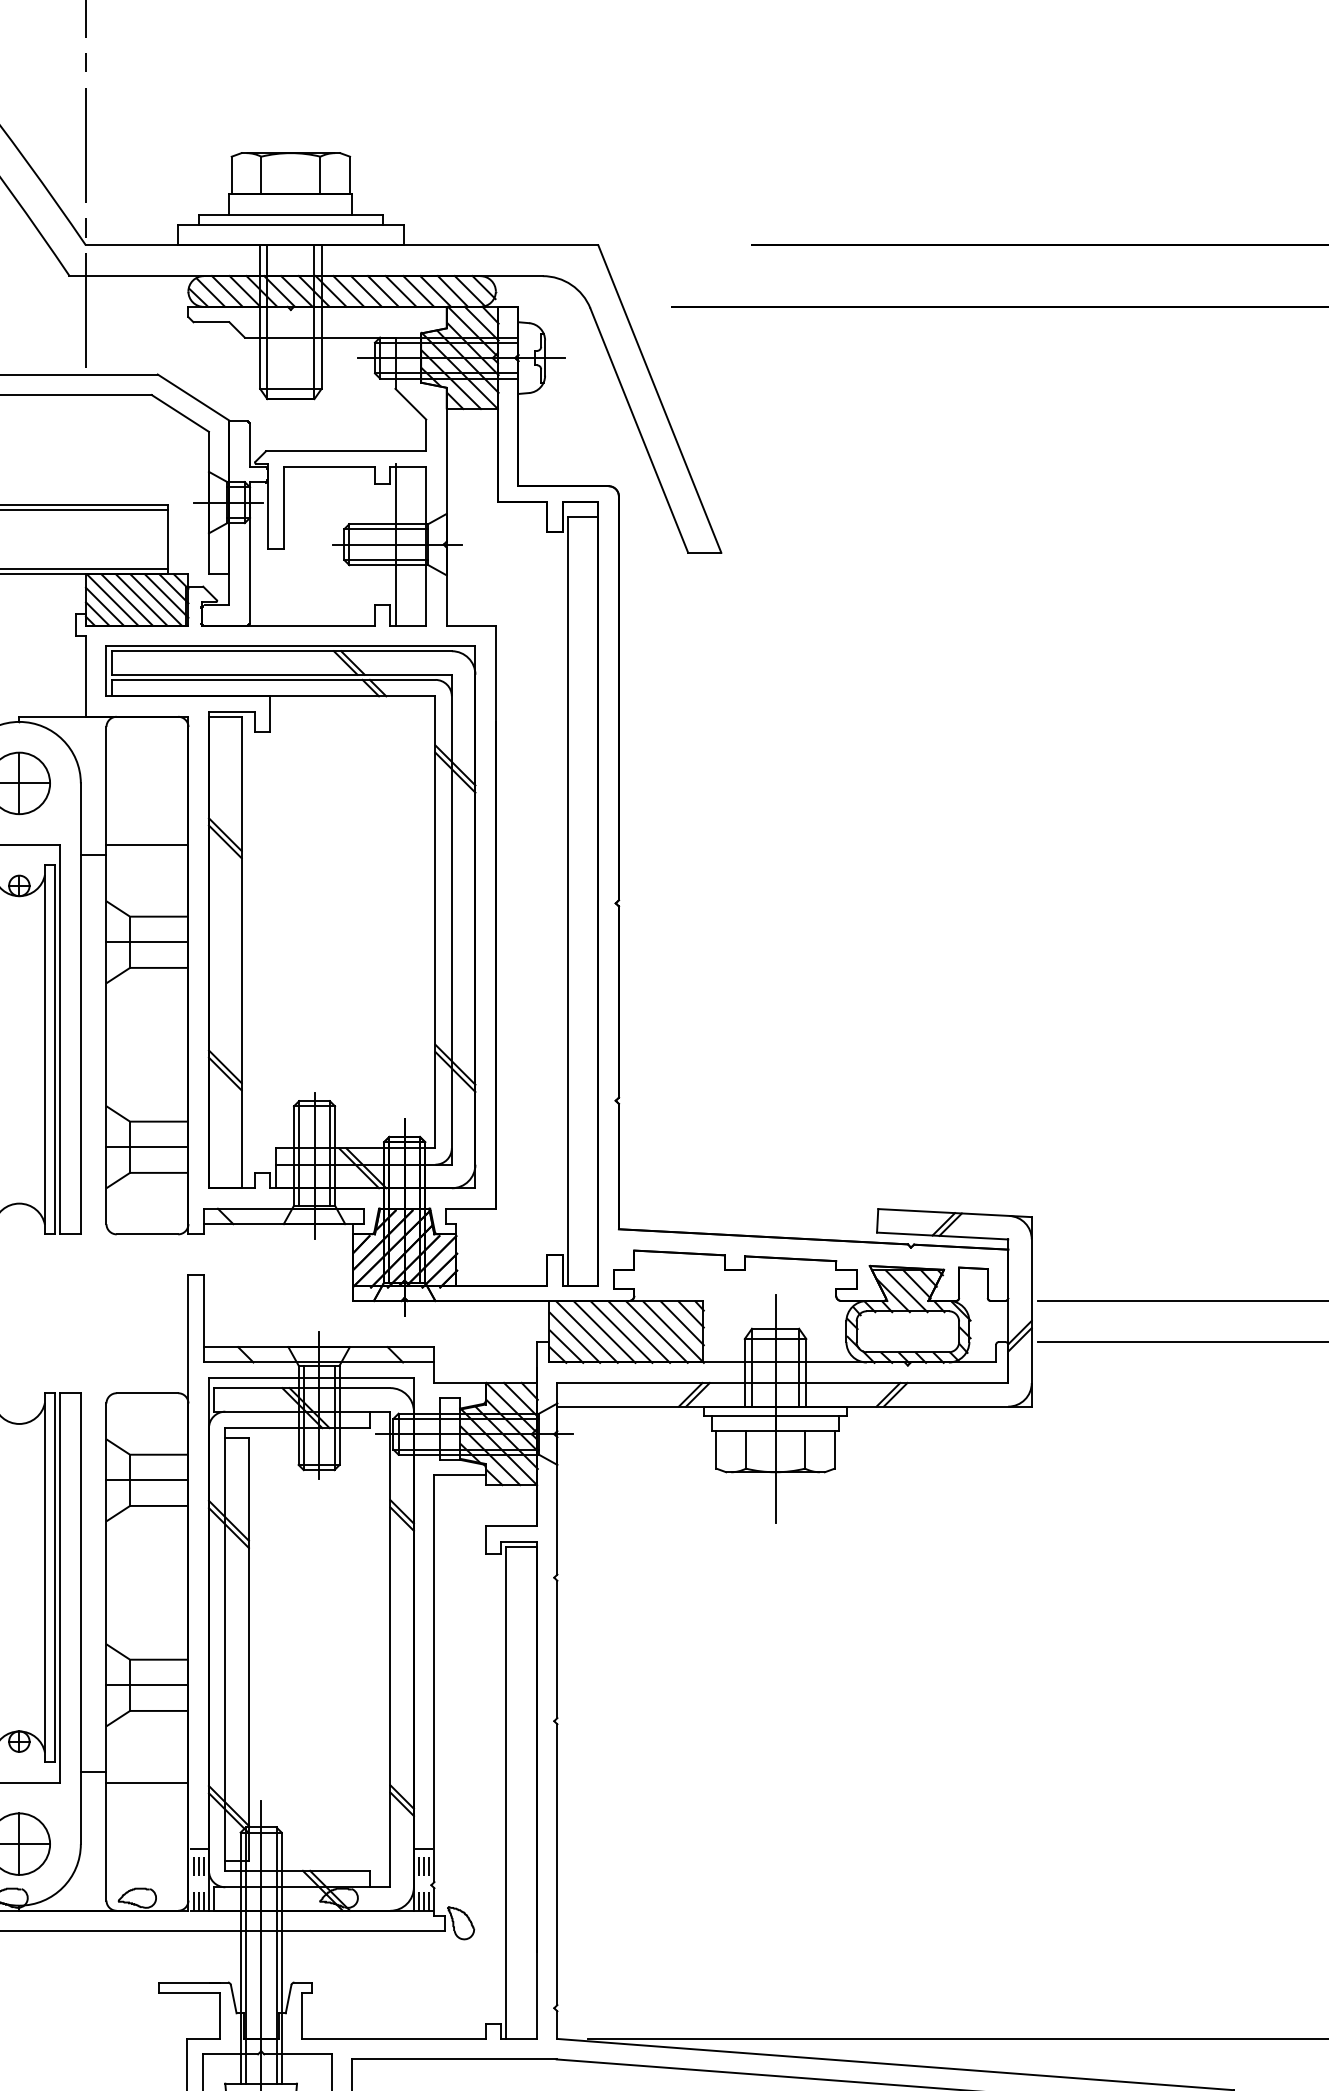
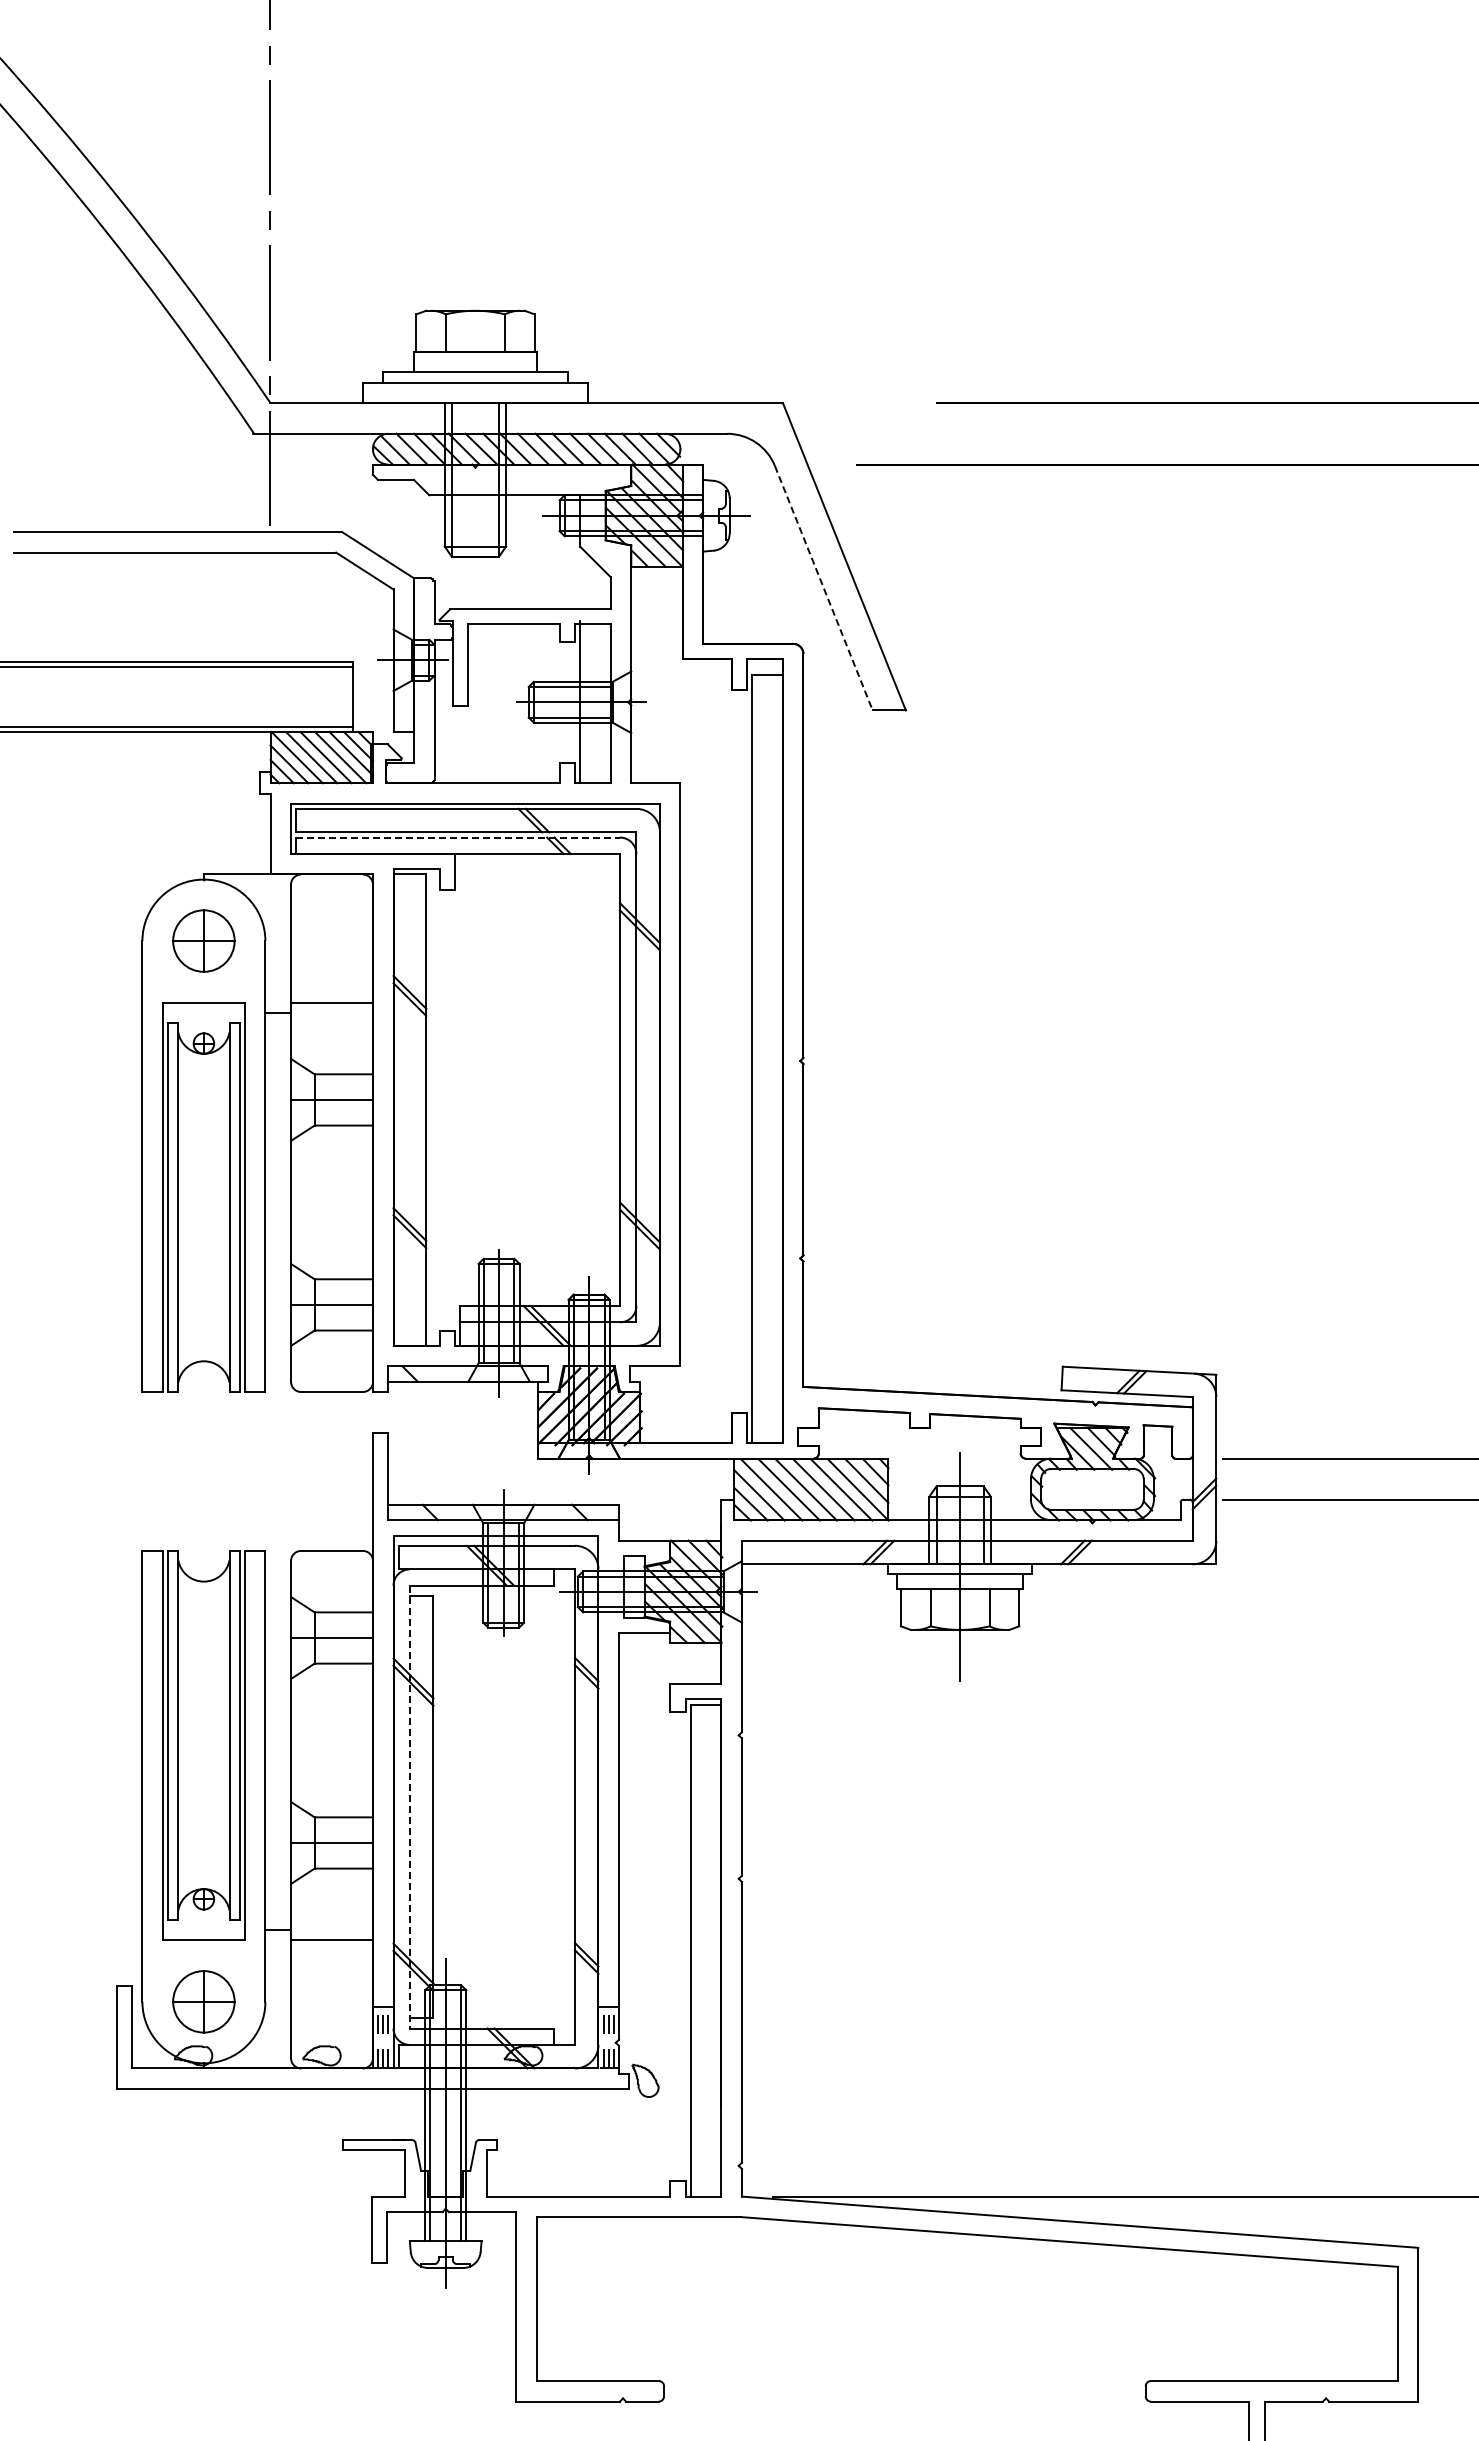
line: (638, 430) -> (823, 588), solid -> dashed
line: (273, 679) -> (458, 837), solid -> dashed
line: (224, 1649) -> (409, 1807), solid -> dashed

